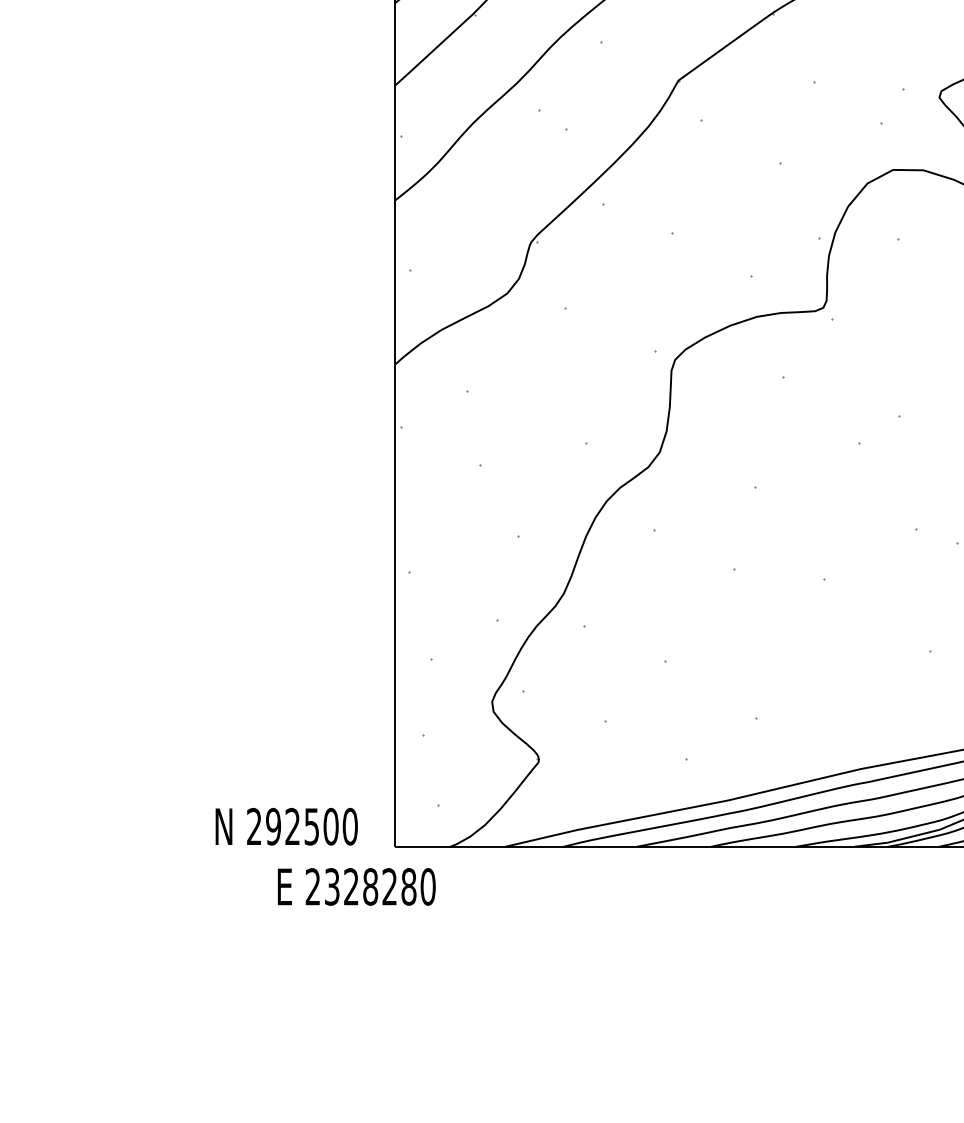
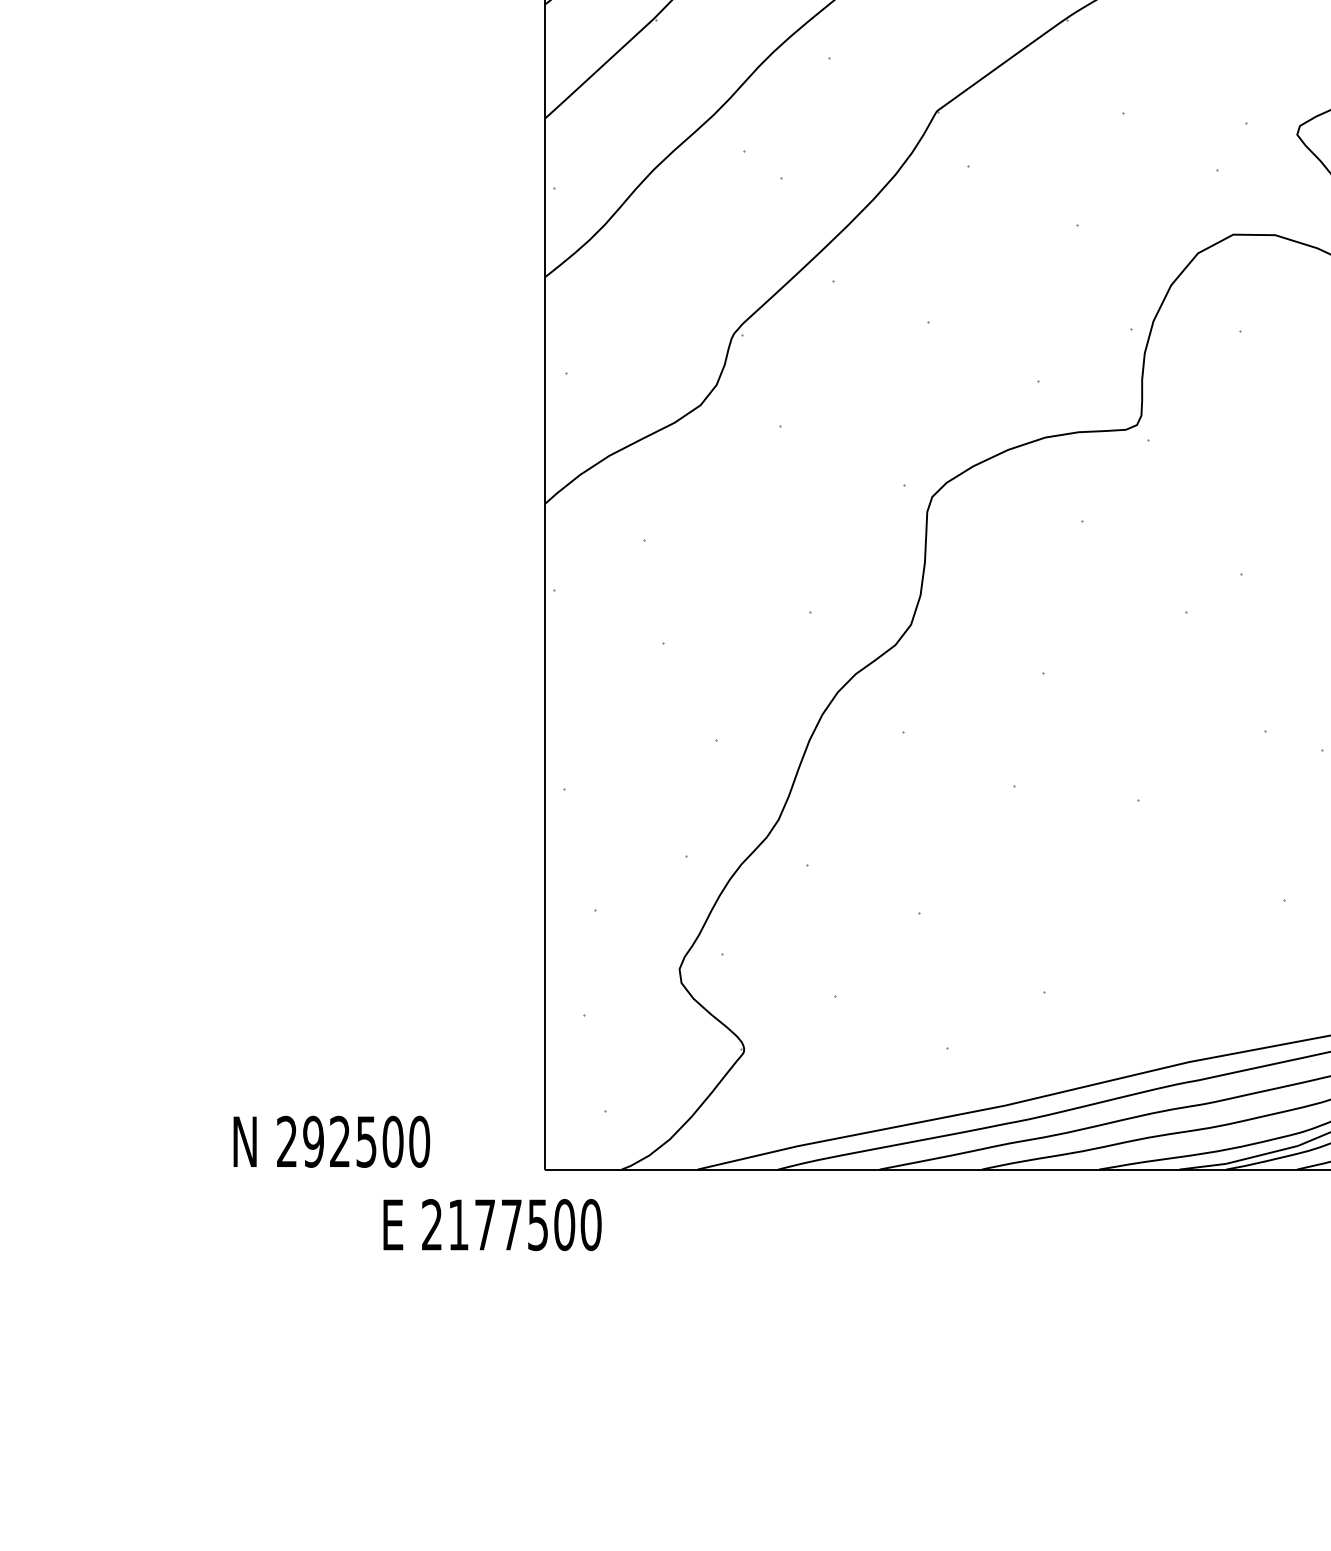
text: (286, 826) -> (331, 1141), moved
text: (370, 887) -> (511, 1225), 2328280 -> 2177500

